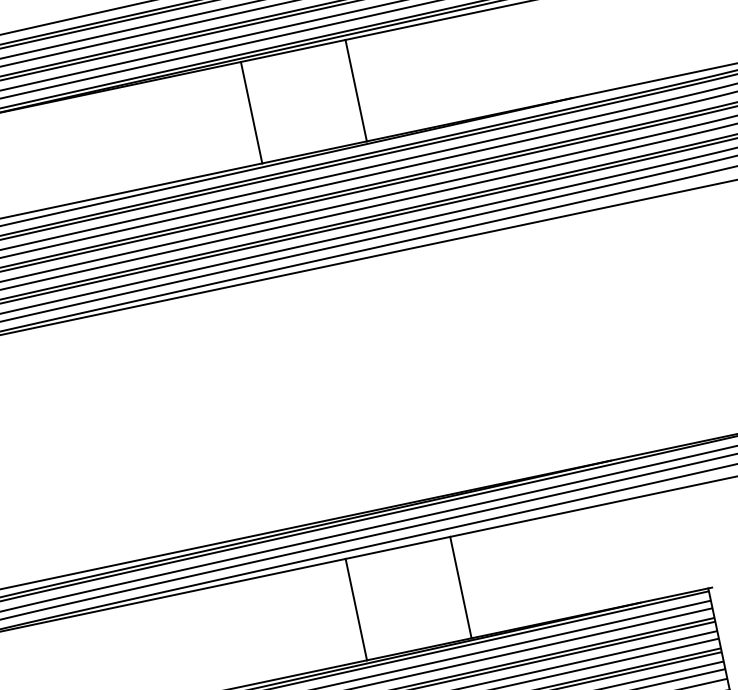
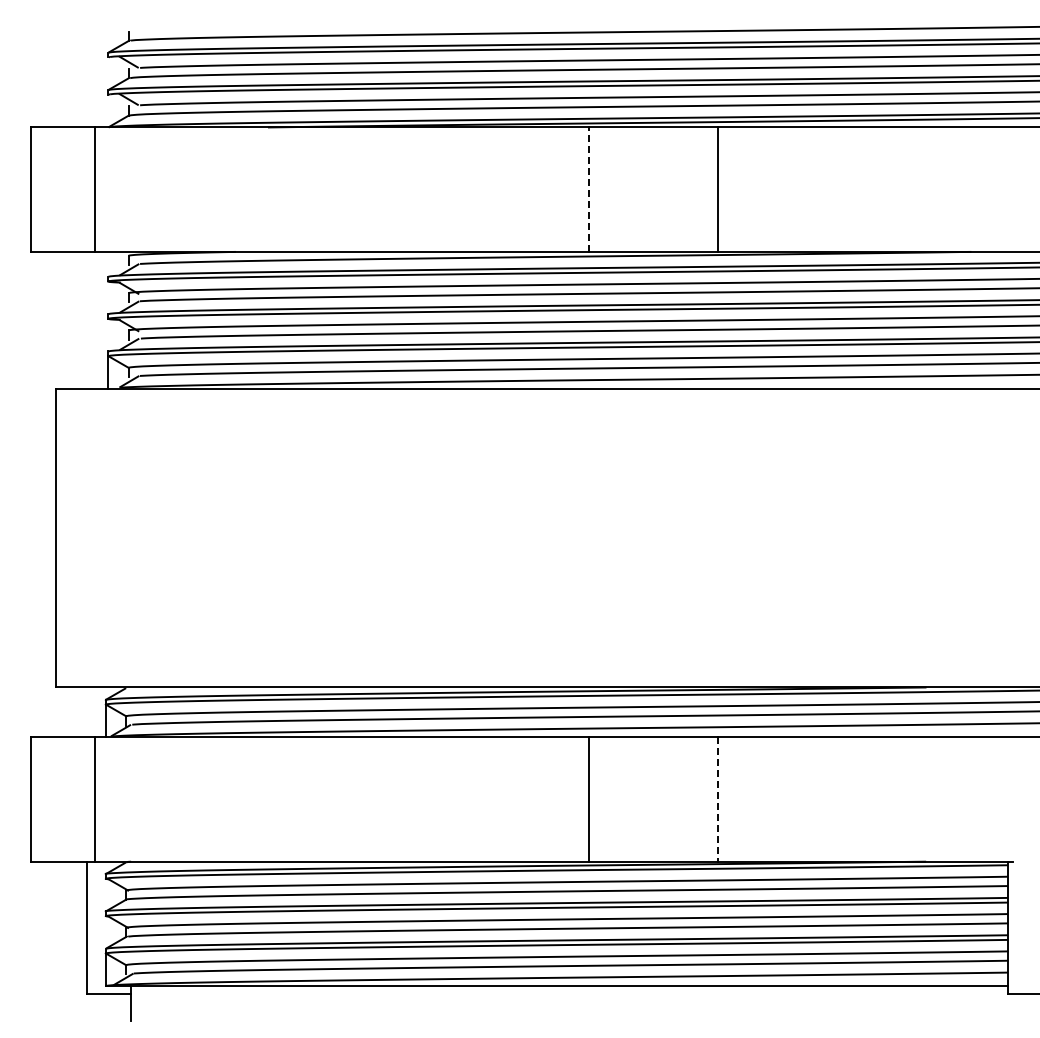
line: (251, 112) -> (589, 189), solid -> dashed
line: (460, 587) -> (717, 799), solid -> dashed

